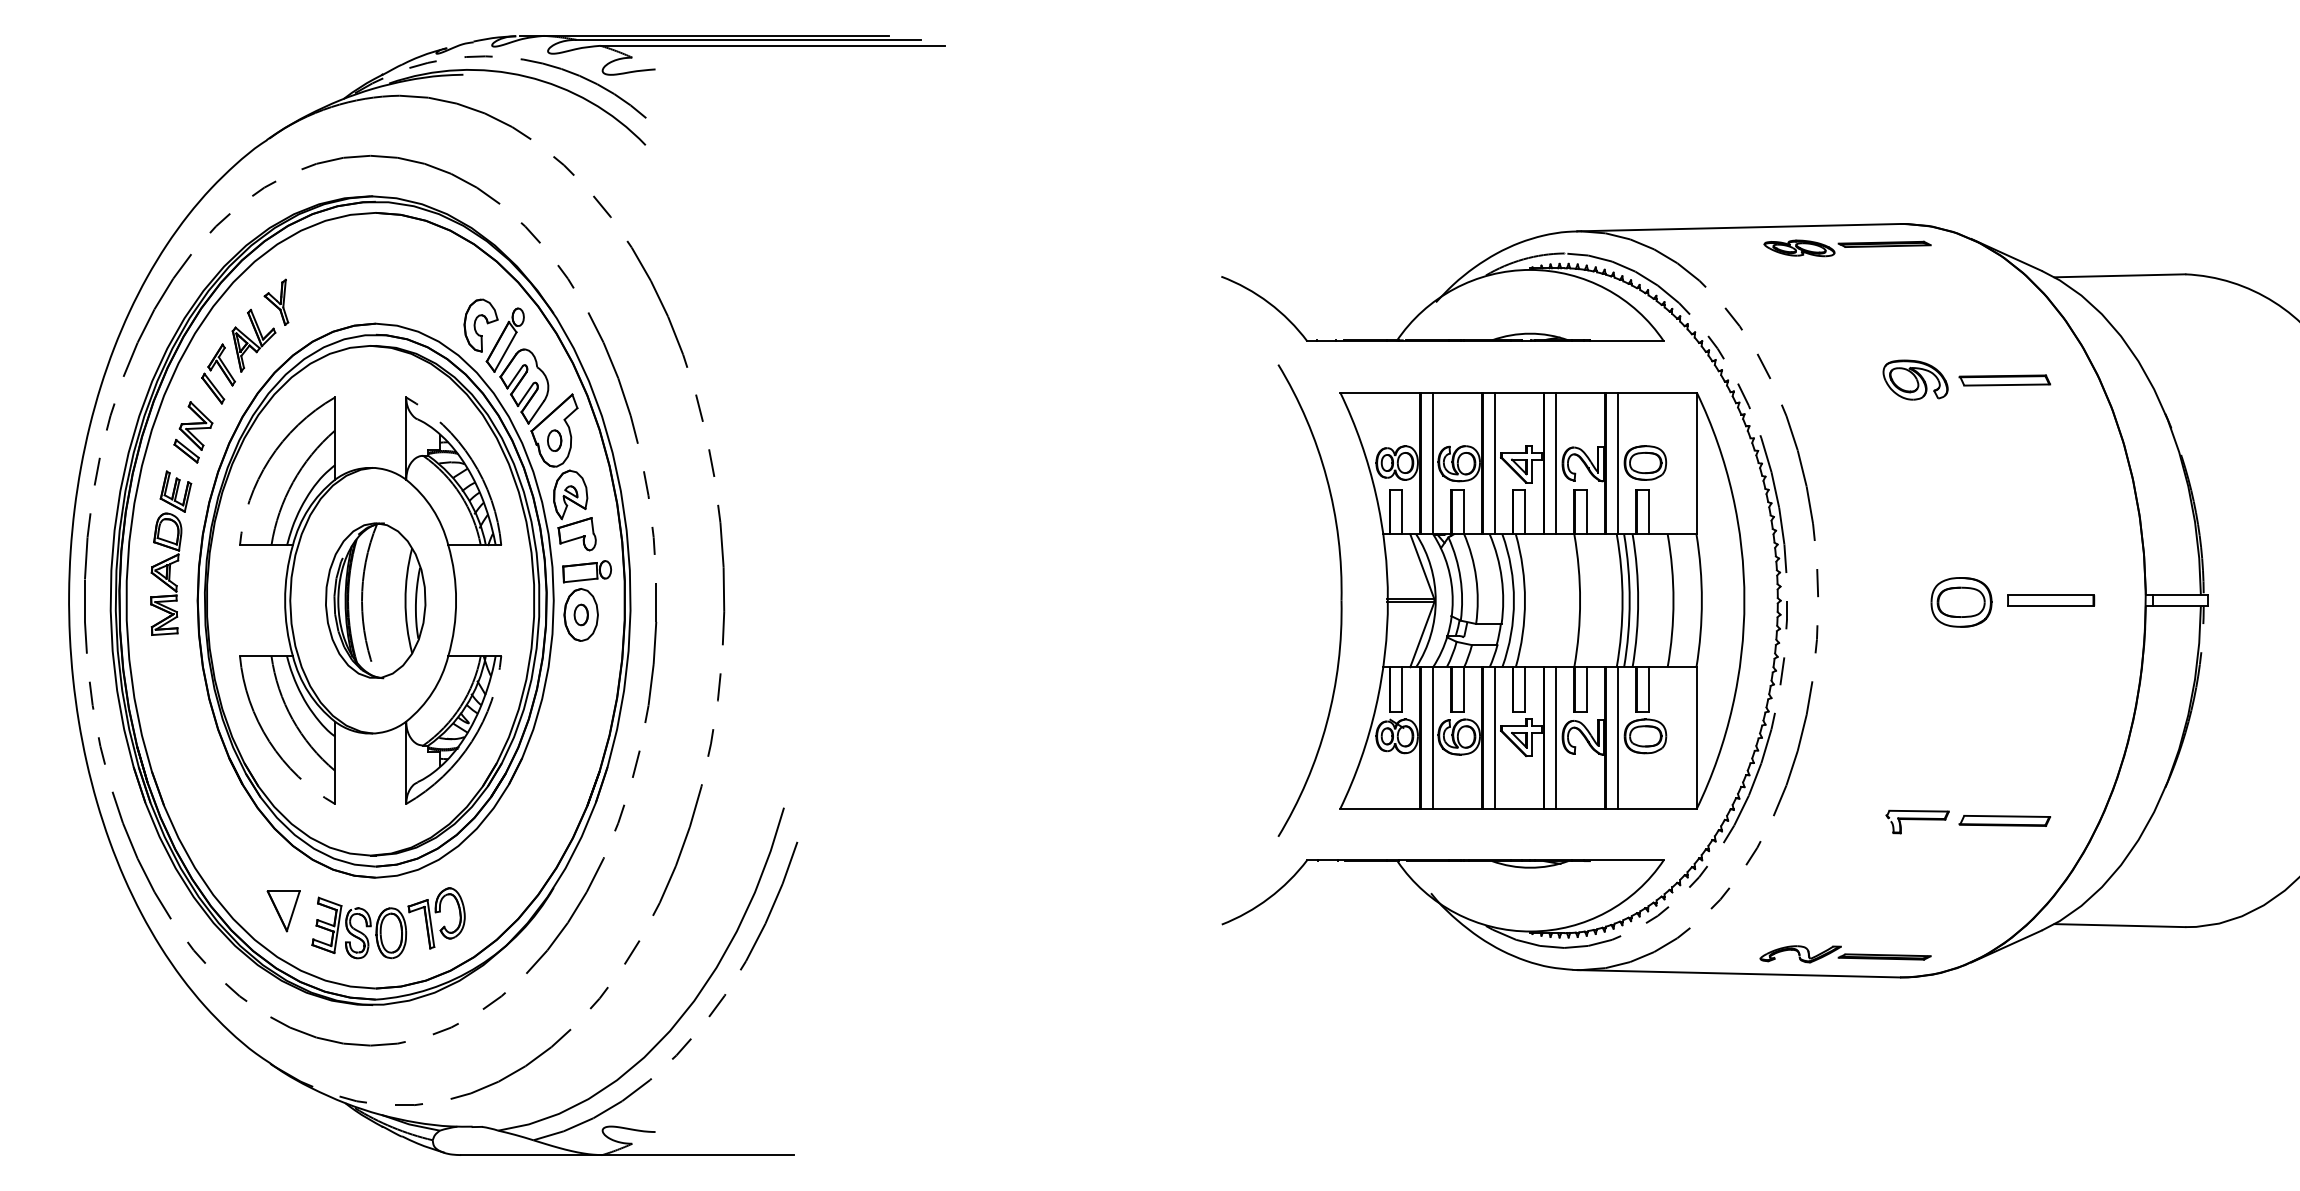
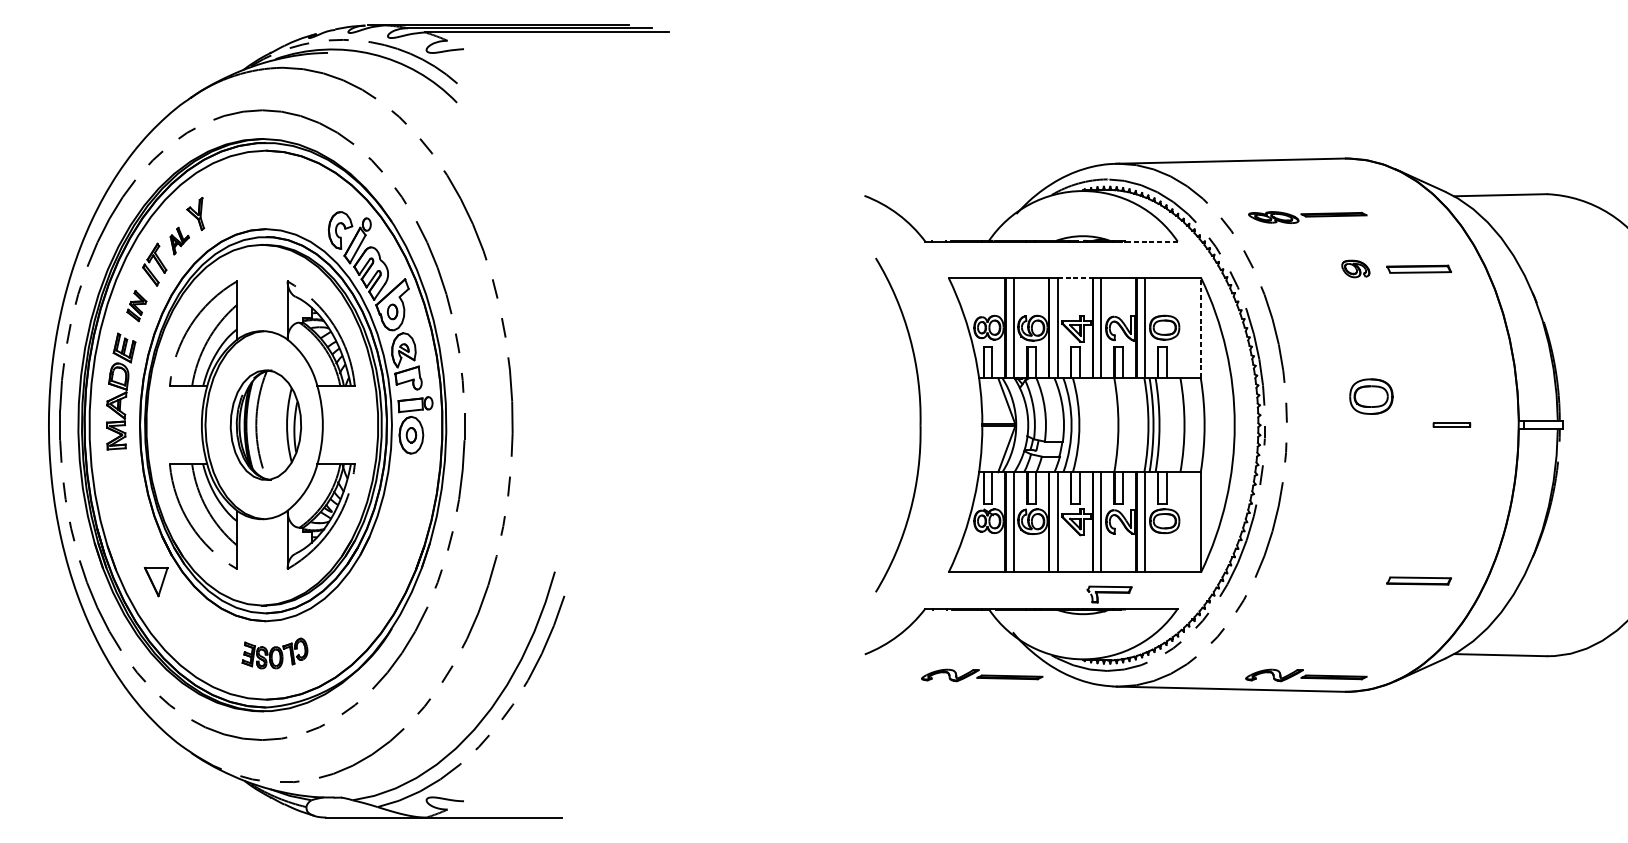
part: (1847, 248) -> (1307, 217), moved
part: (253, 340) -> (179, 241), size x0.6
line: (1623, 341) -> (1149, 241), solid -> dashed
part: (1915, 379) -> (1355, 268), size x0.6
line: (1519, 392) -> (1075, 277), solid -> dashed
part: (193, 432) -> (136, 306), size x0.7
line: (1696, 463) -> (1200, 328), solid -> dashed
part: (1340, 600) -> (919, 425), moved
part: (2051, 600) -> (1452, 425), size x0.6
part: (1961, 602) -> (1371, 396), moved
part: (1917, 821) -> (1109, 594), moved
part: (283, 911) -> (156, 582), moved
part: (388, 923) -> (275, 653), size x0.6
part: (1387, 954) -> (982, 675), added

